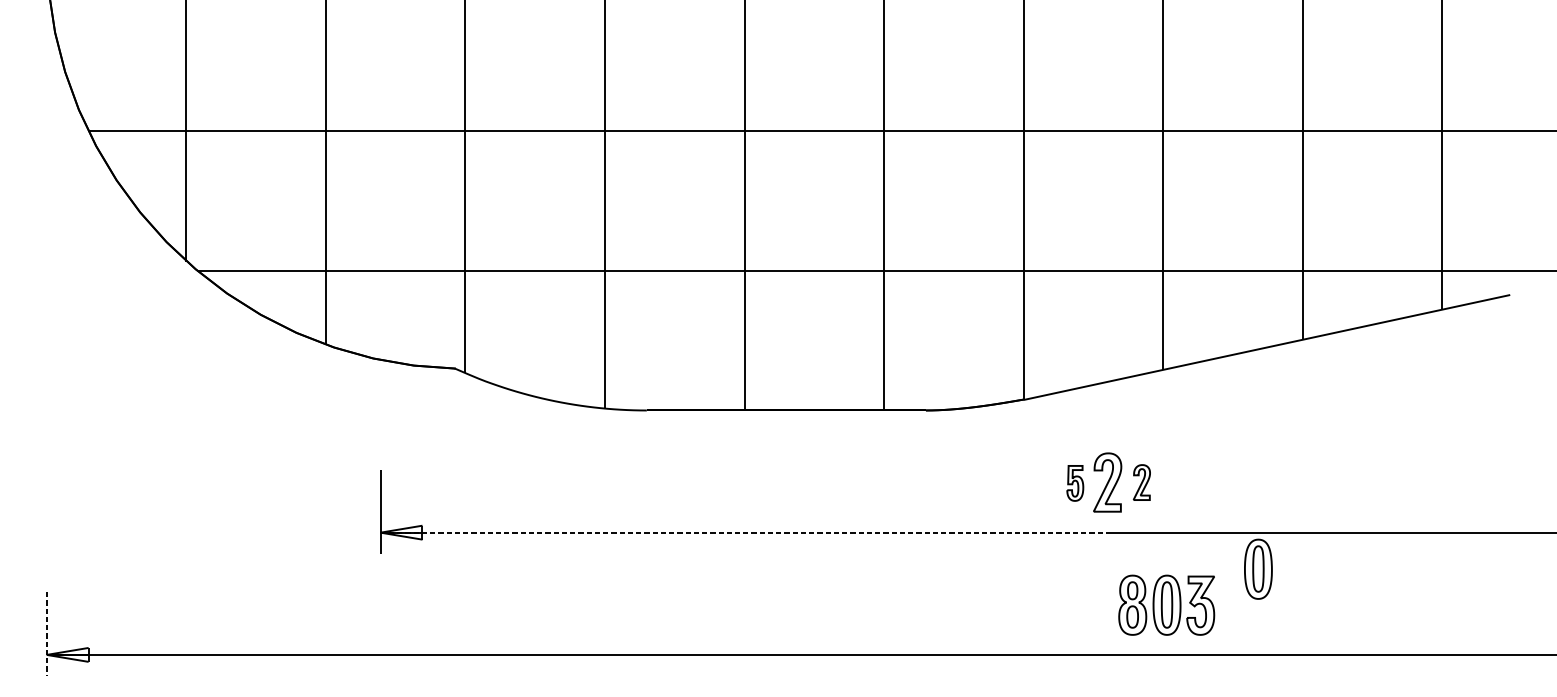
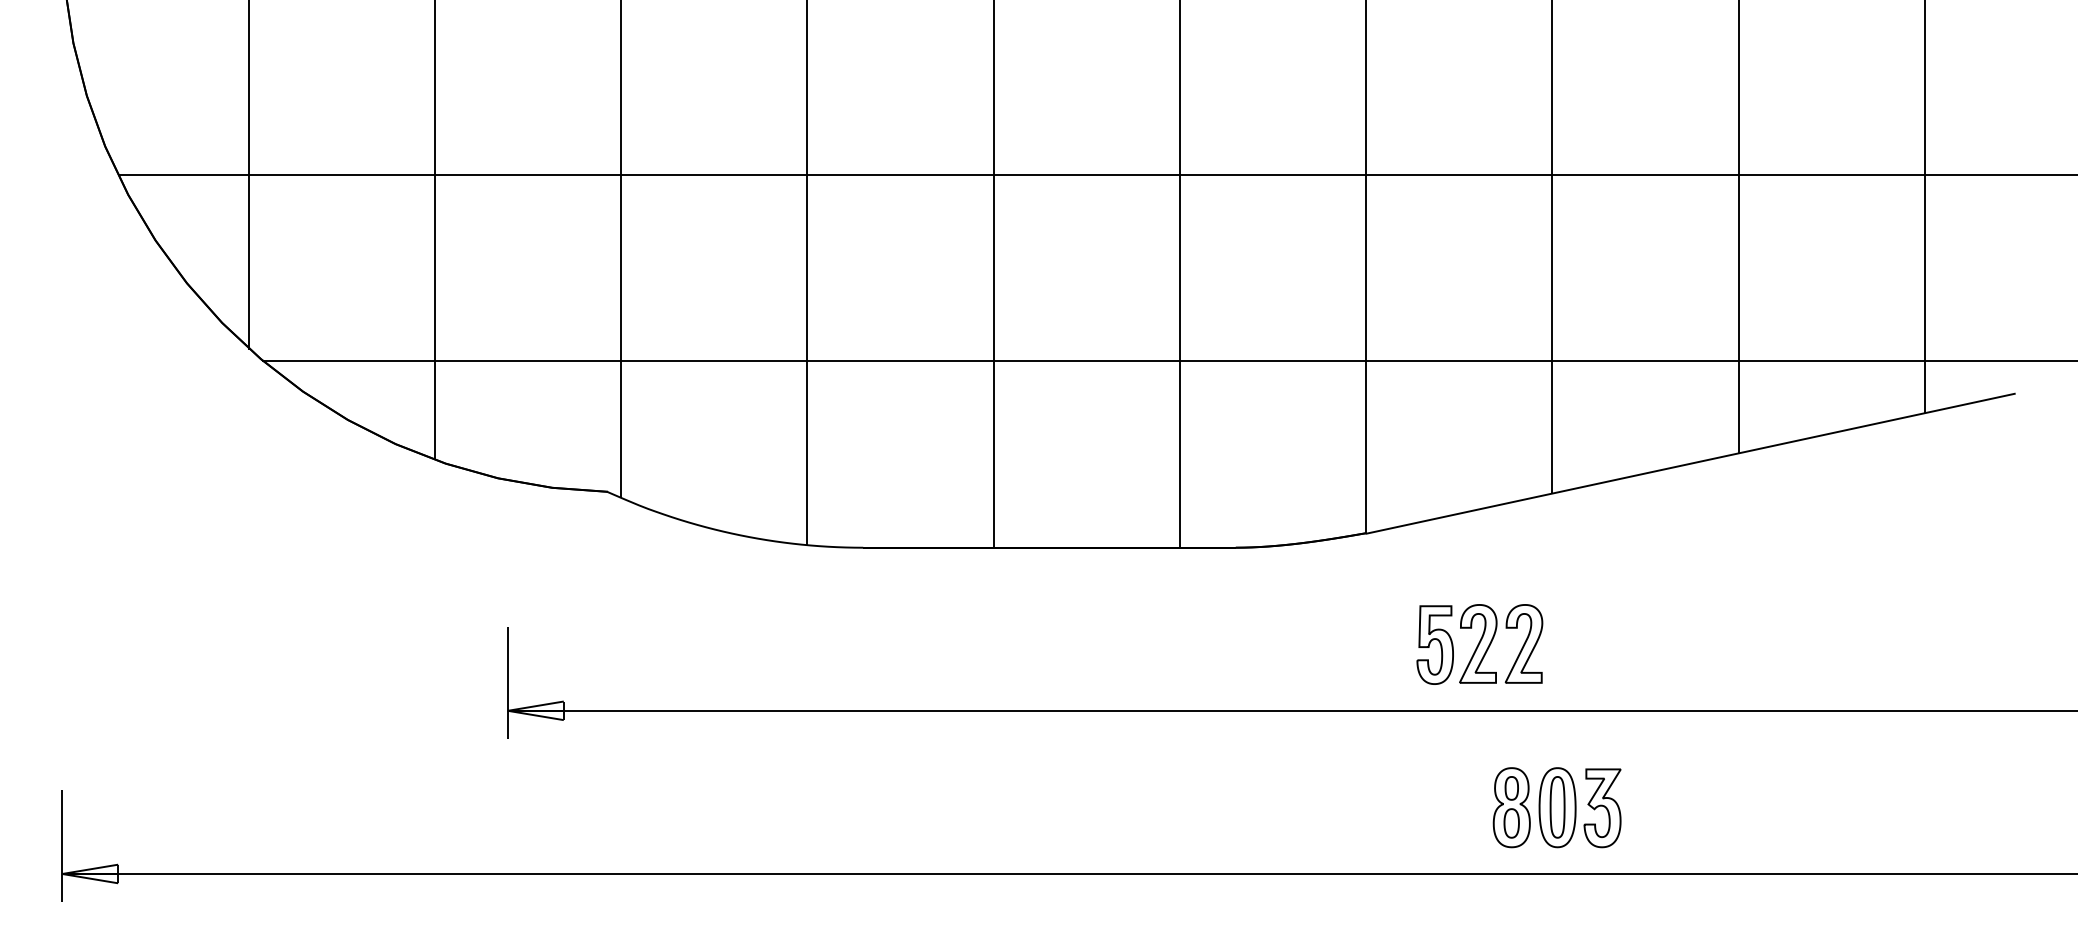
part: (1074, 482) -> (1434, 644), size x1.67
part: (1141, 482) -> (1523, 643), size x1.67
line: (745, 532) -> (994, 710), dashed -> solid
part: (1258, 569) -> (1679, 759), removed
line: (46, 634) -> (62, 846), dashed -> solid

